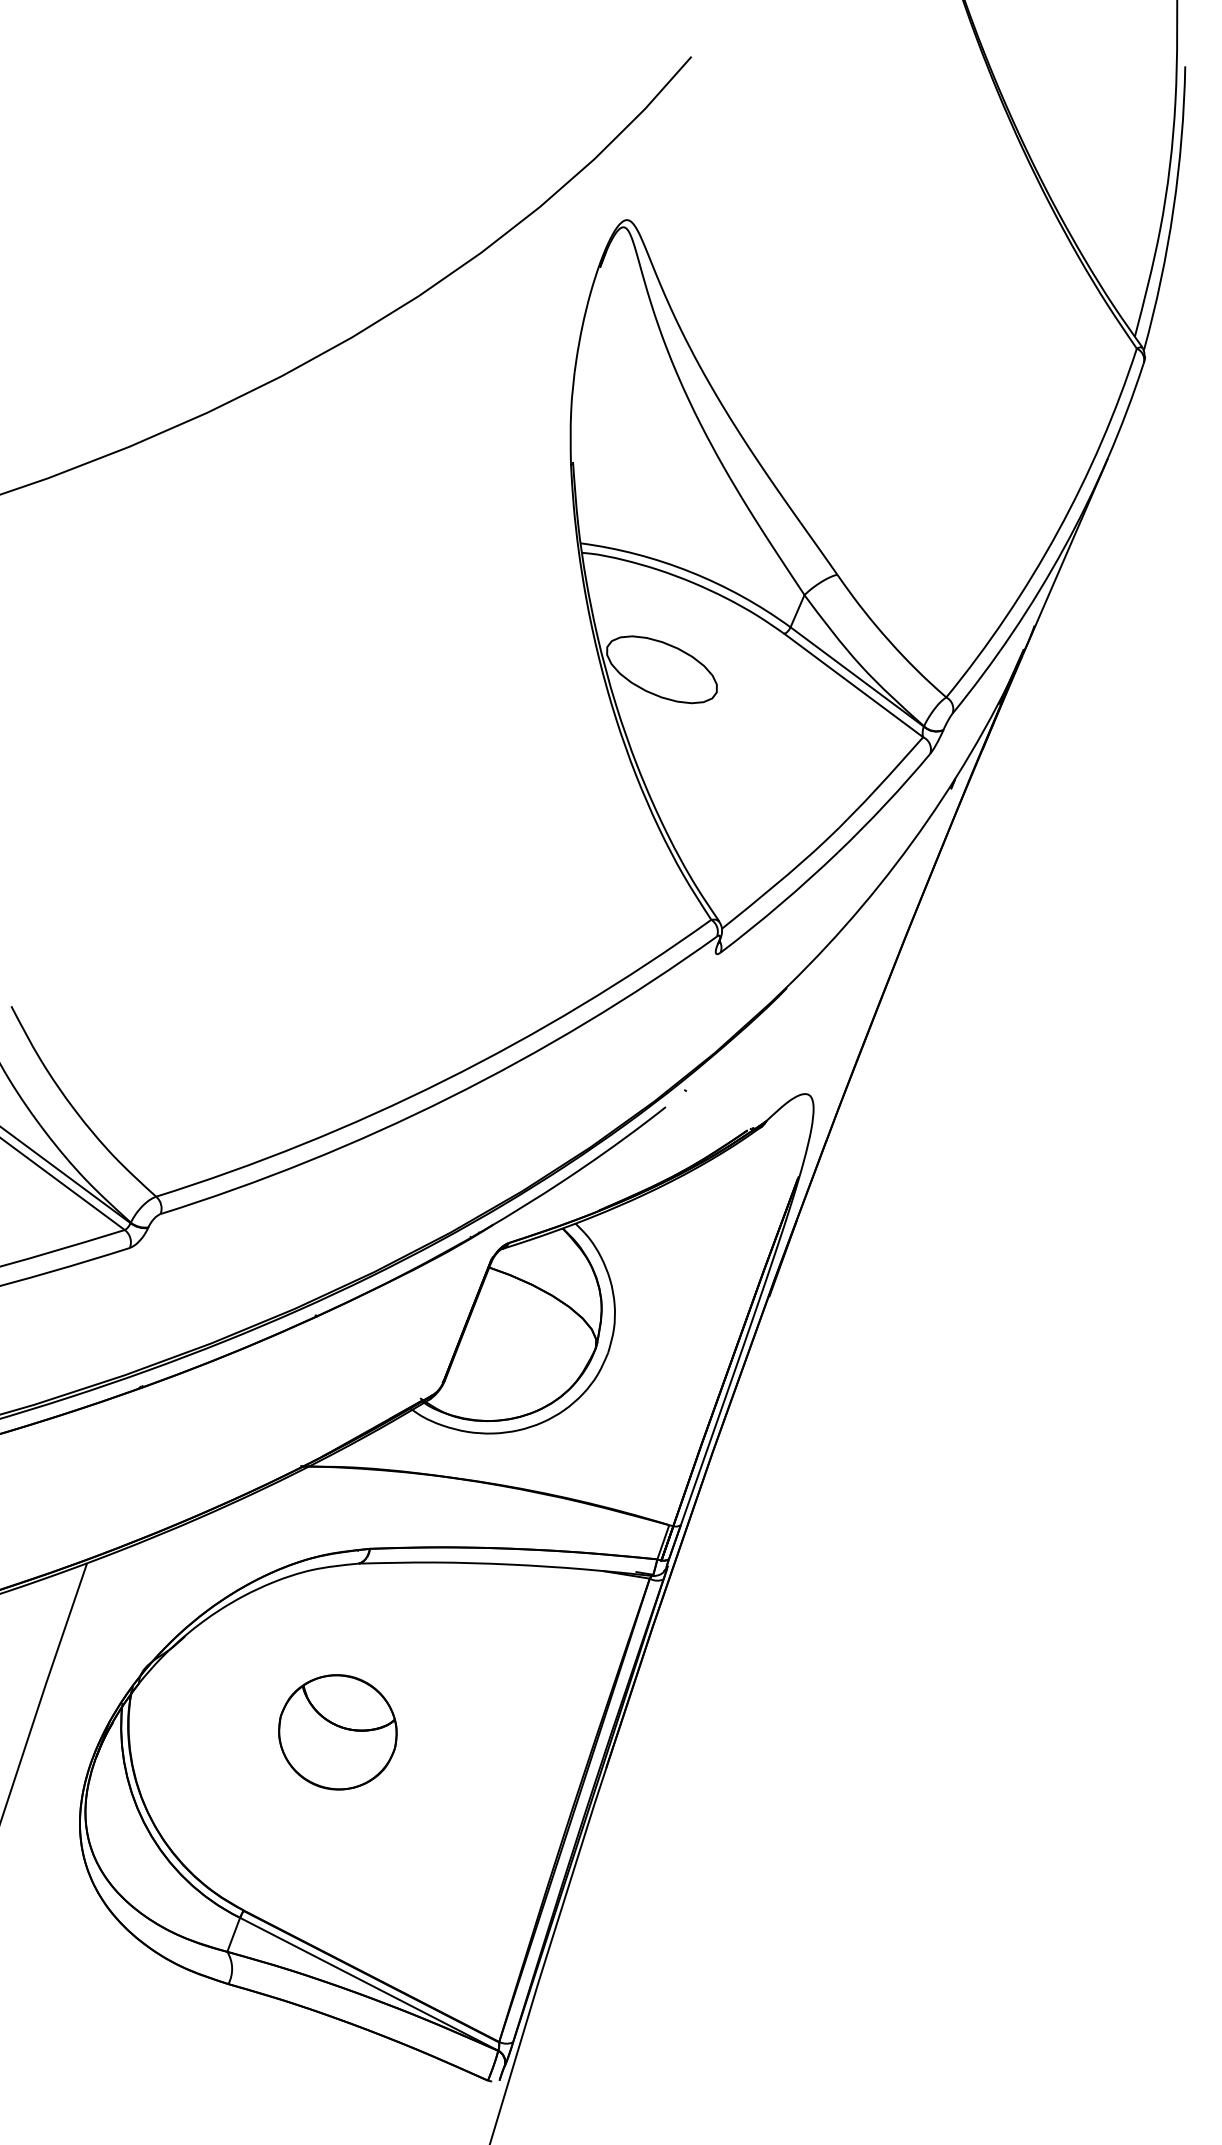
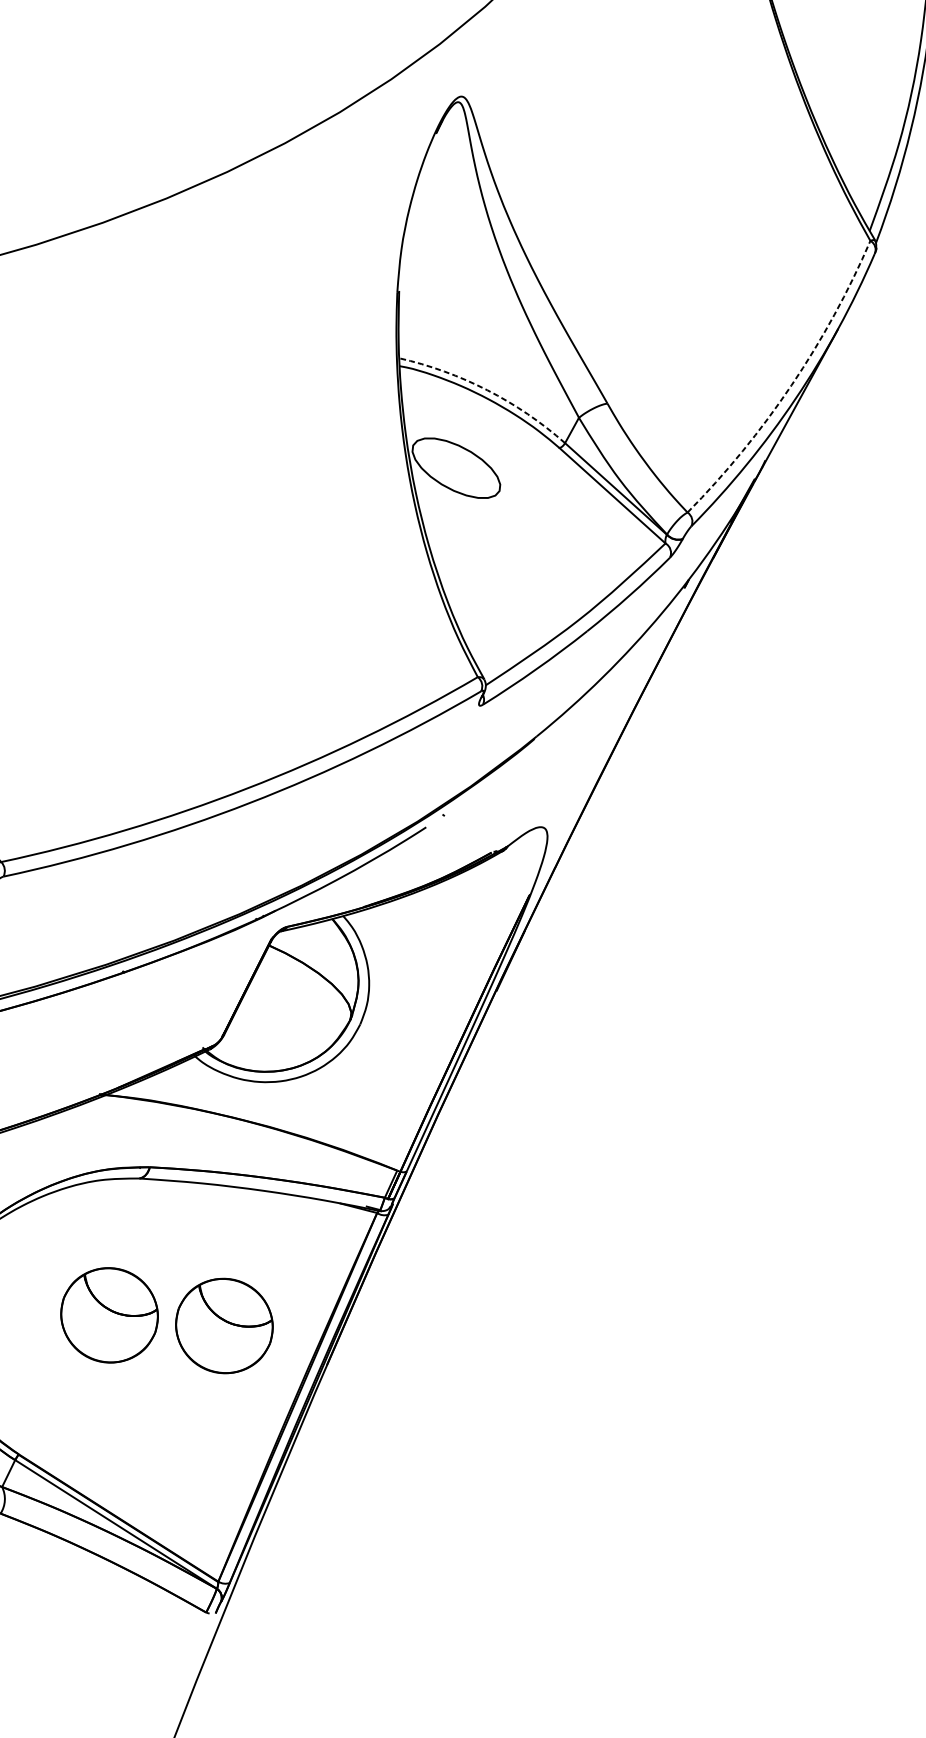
arc: (1057, 531) -> (791, 384), solid -> dashed
arc: (690, 572) -> (487, 390), solid -> dashed
part: (477, 1732) -> (224, 1326), added

